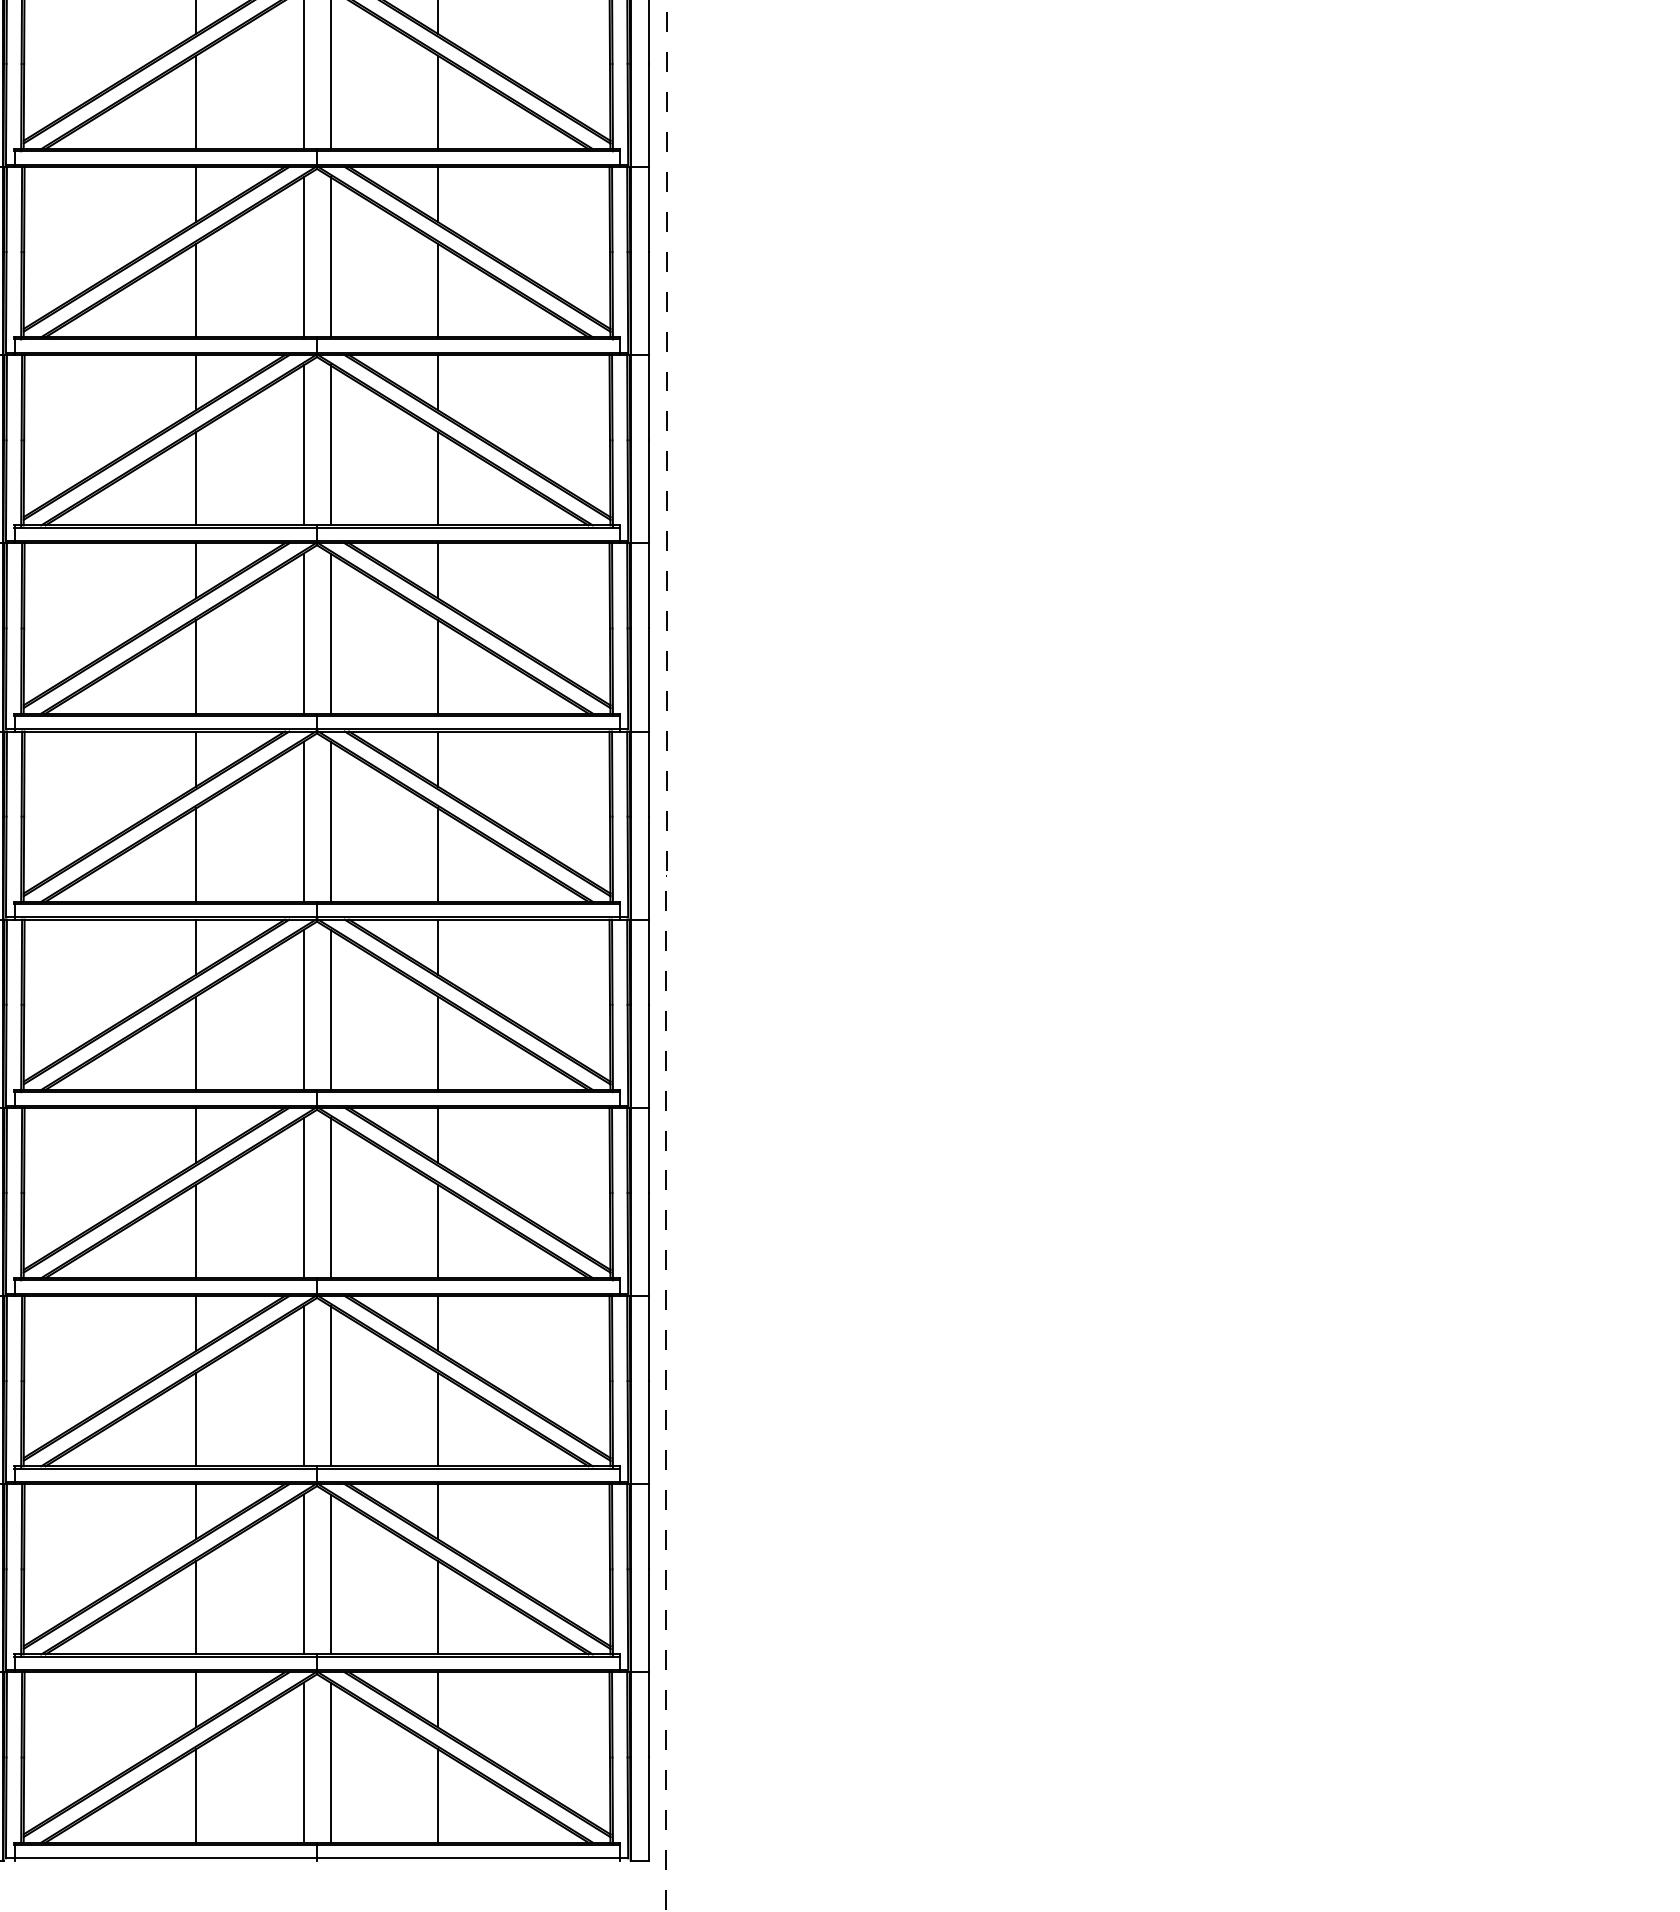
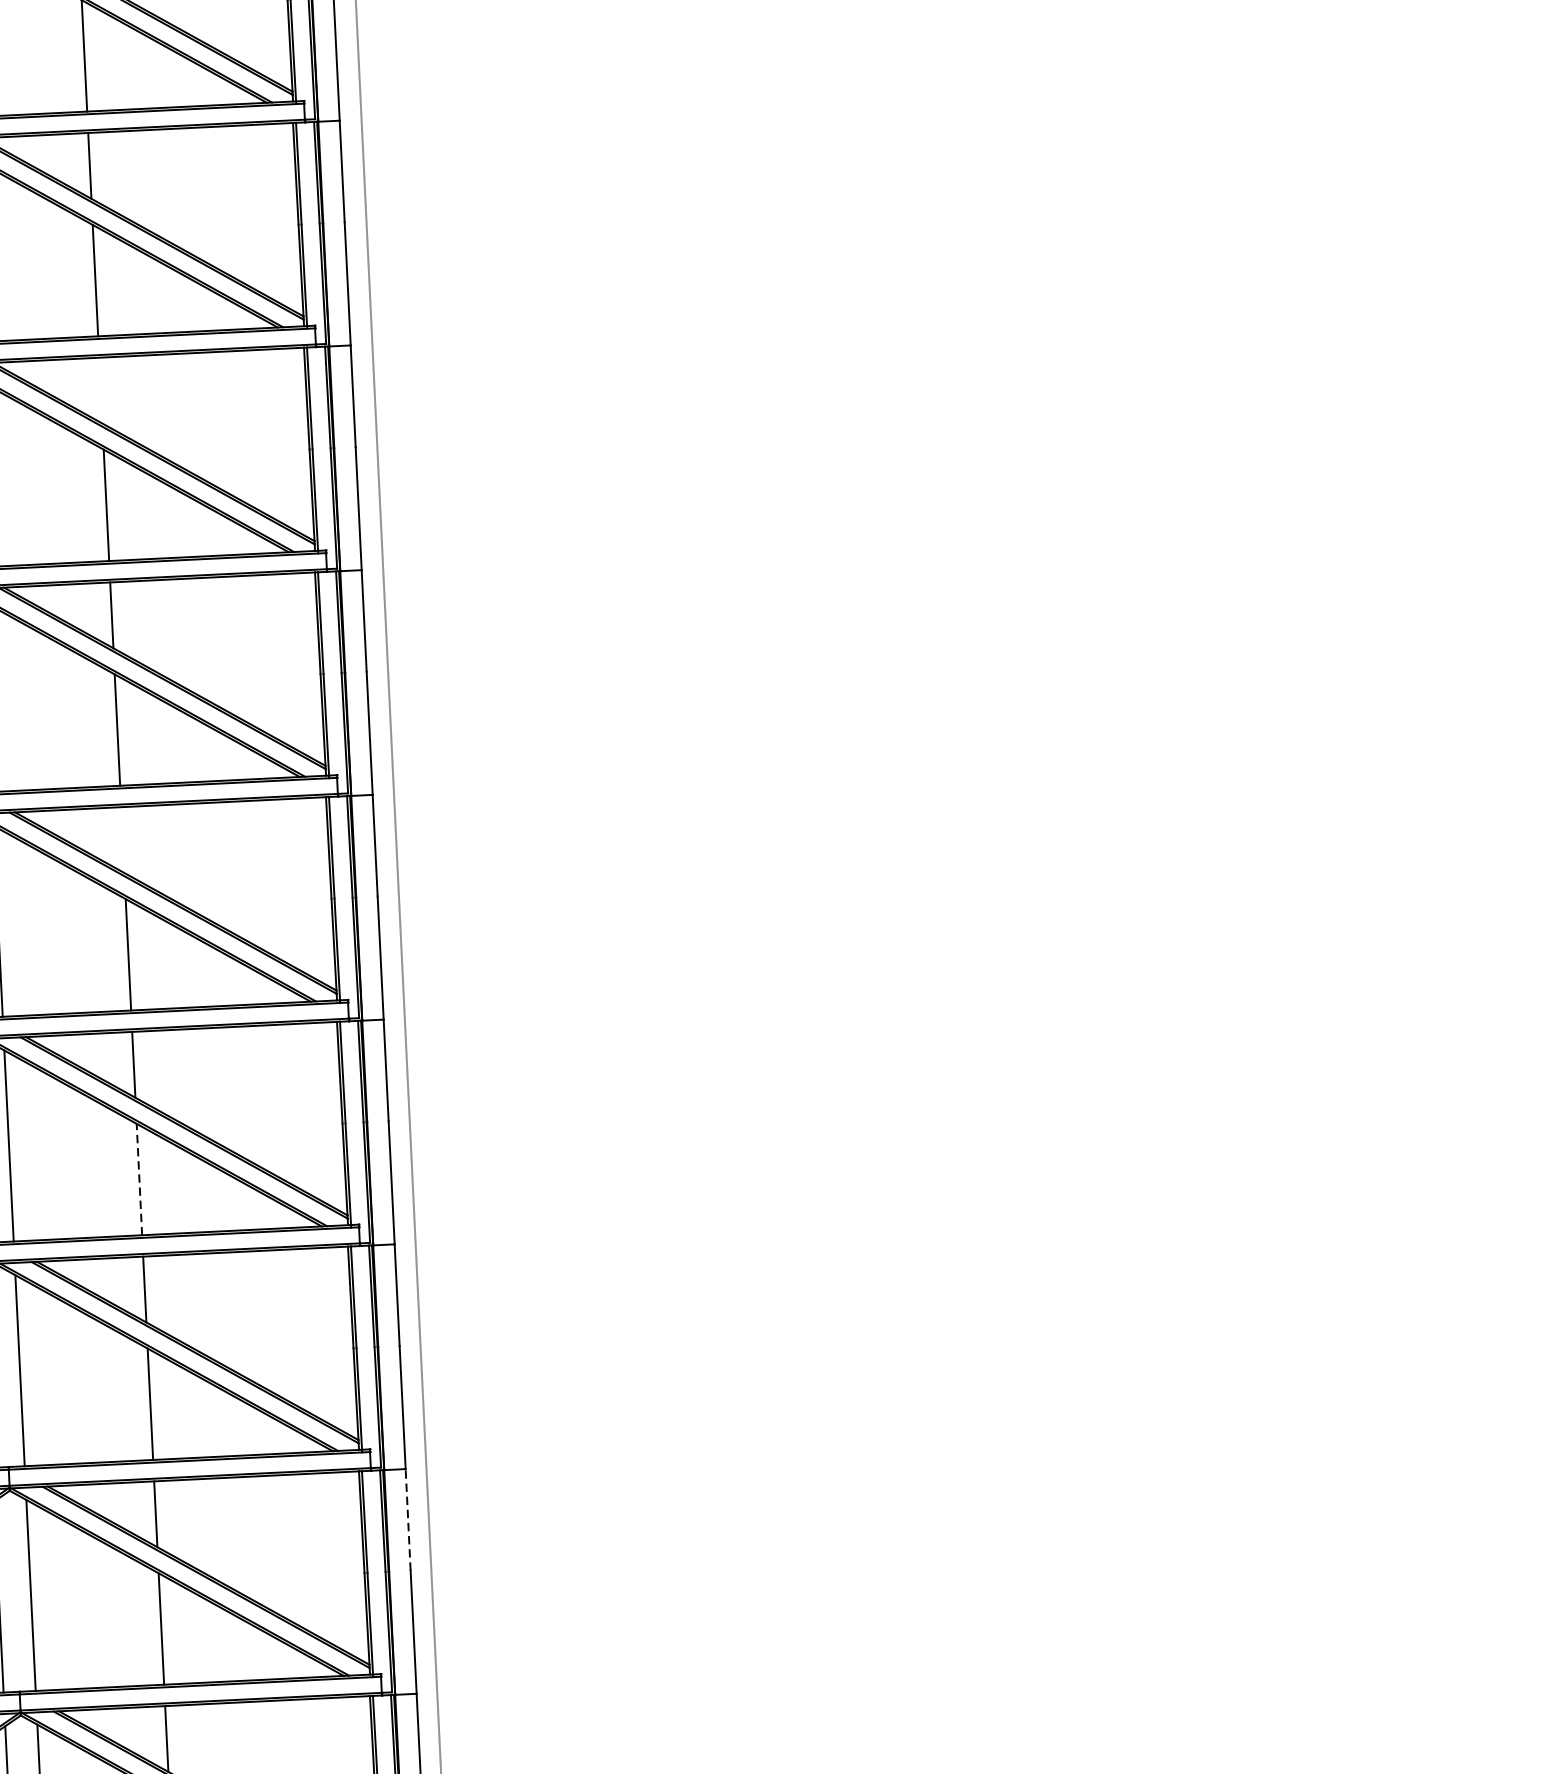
line: (438, 570) -> (101, 390), removed
line: (438, 946) -> (123, 839), removed
line: (438, 1231) -> (139, 1179), solid -> dashed
line: (648, 1526) -> (408, 1519), solid -> dashed

